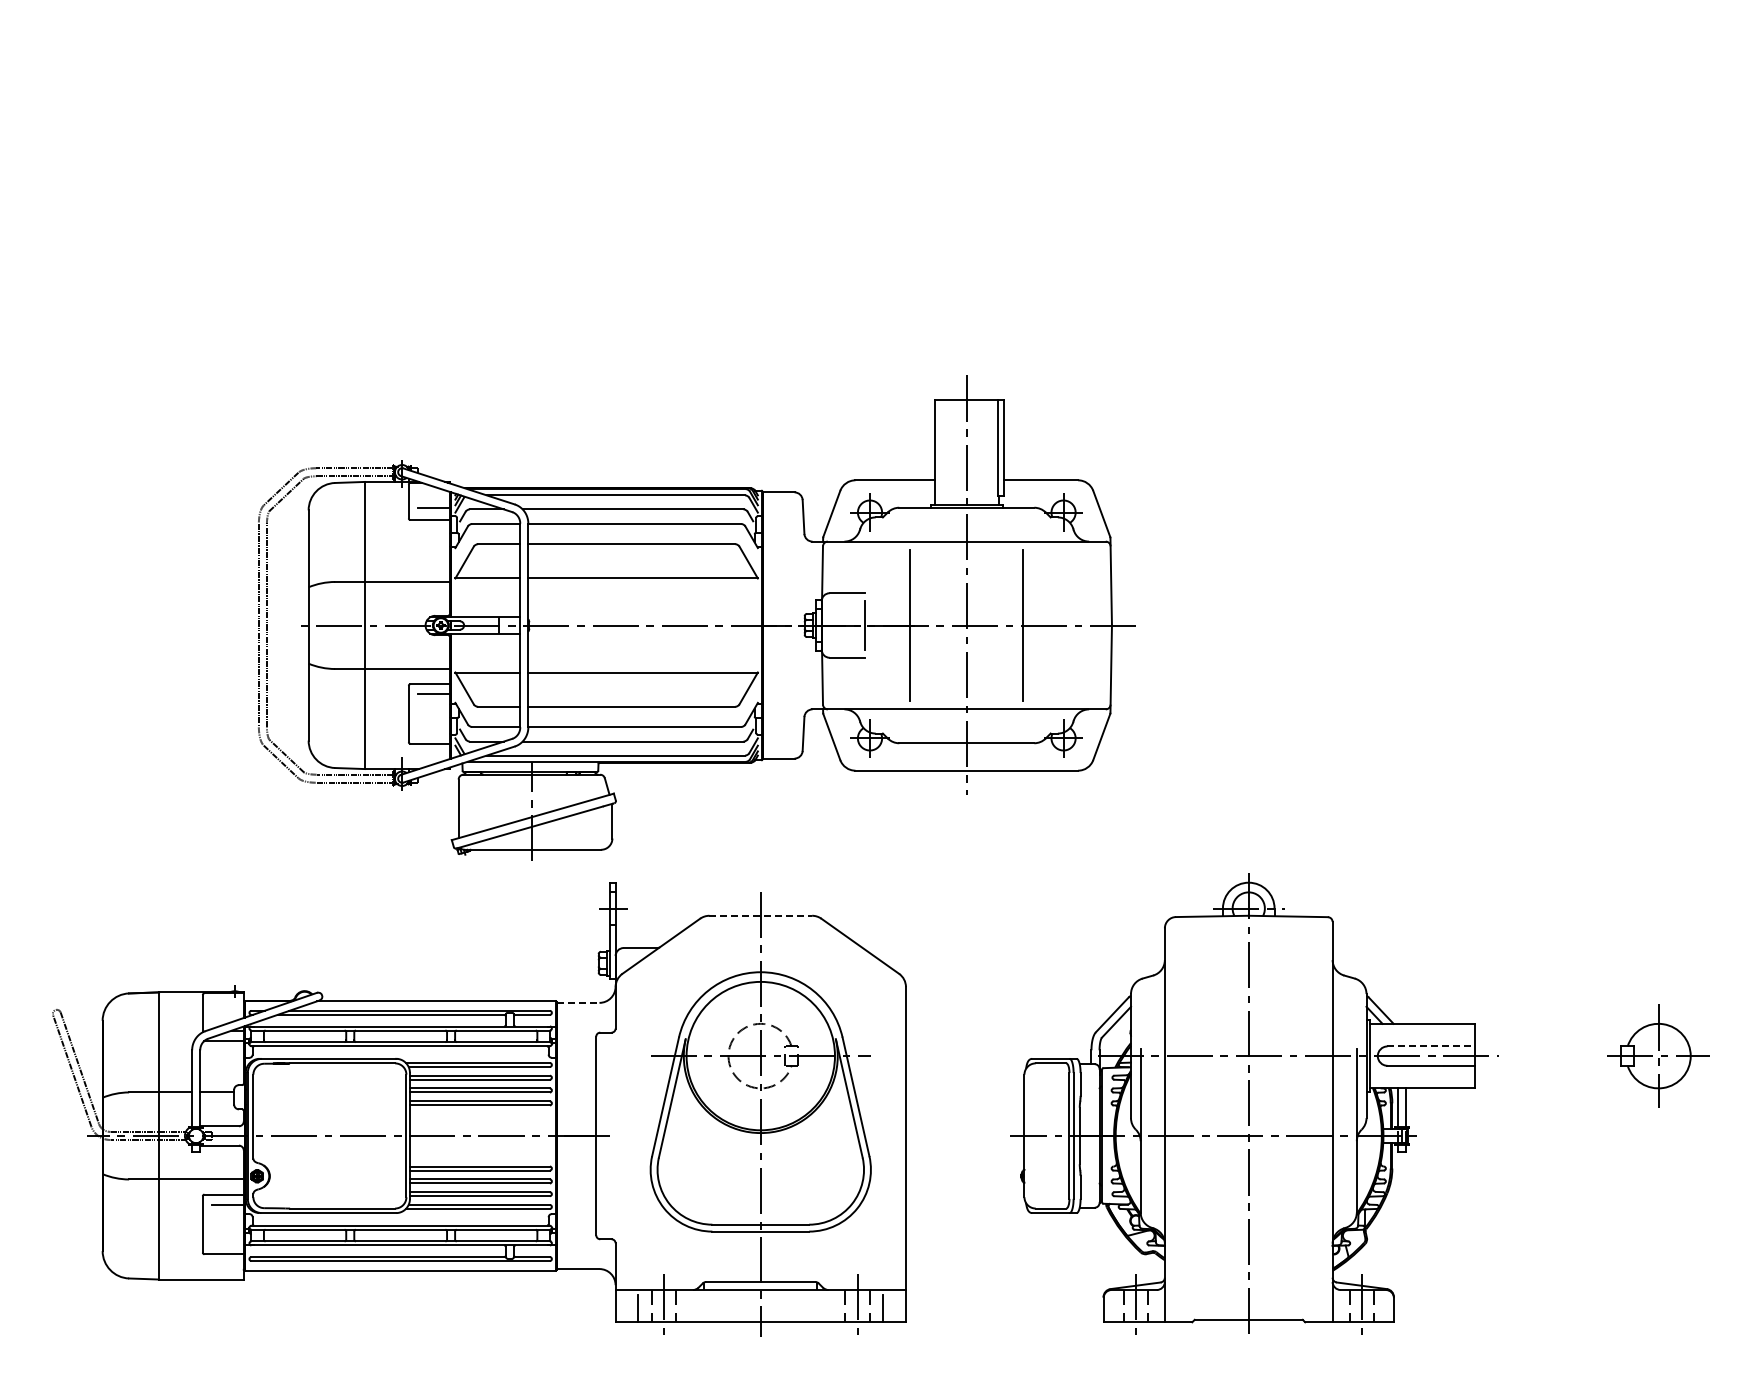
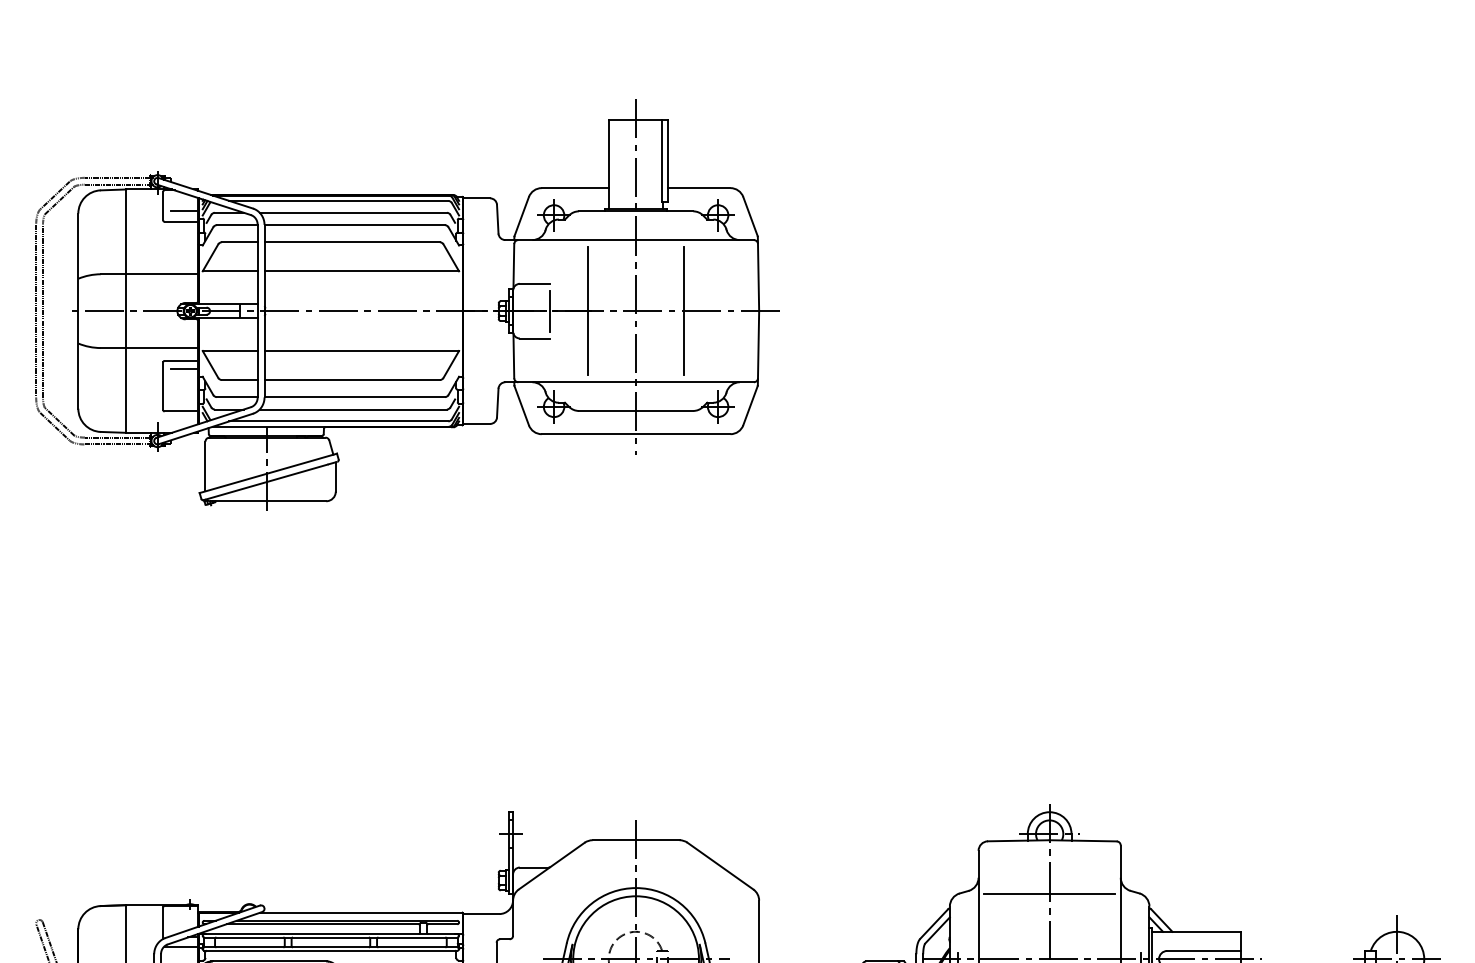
part: (696, 617) -> (407, 304), moved
line: (761, 915) -> (636, 840), dashed -> solid
line: (1248, 978) -> (1049, 893), added
line: (578, 1002) -> (481, 913), dashed -> solid
line: (1431, 1046) -> (1204, 951), dashed -> solid

